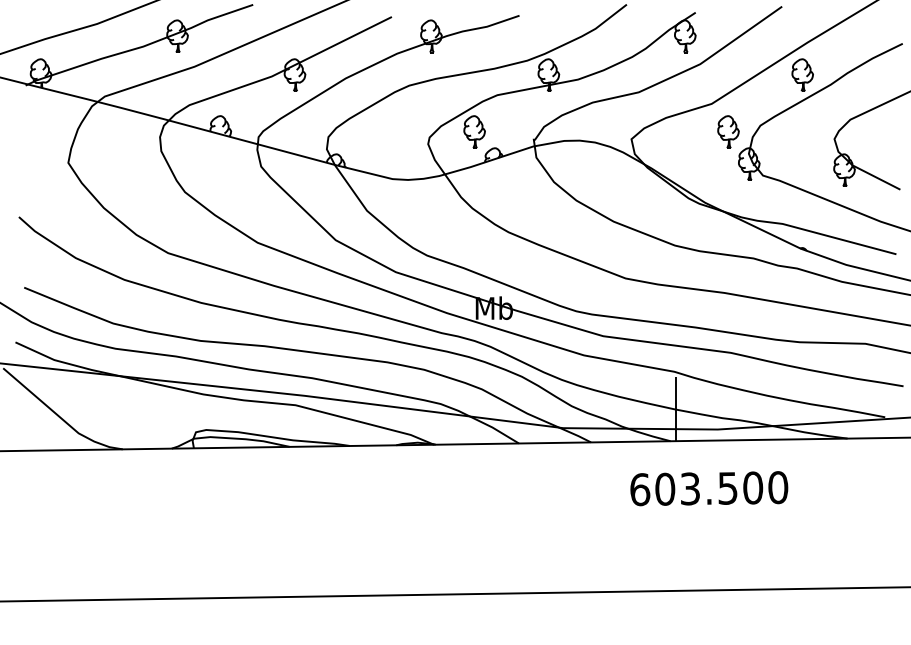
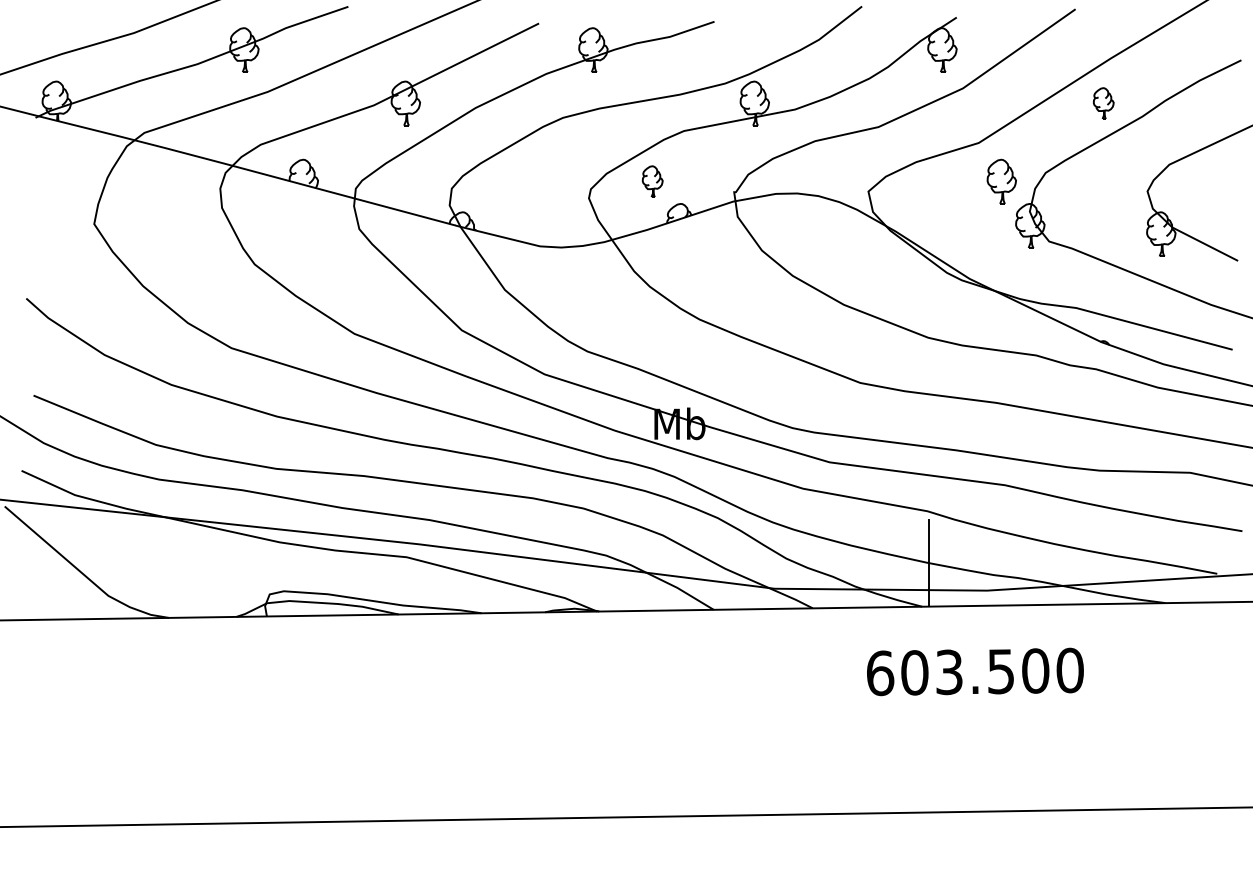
part: (802, 75) -> (1103, 103), size x0.7
part: (474, 131) -> (652, 181), size x0.7

